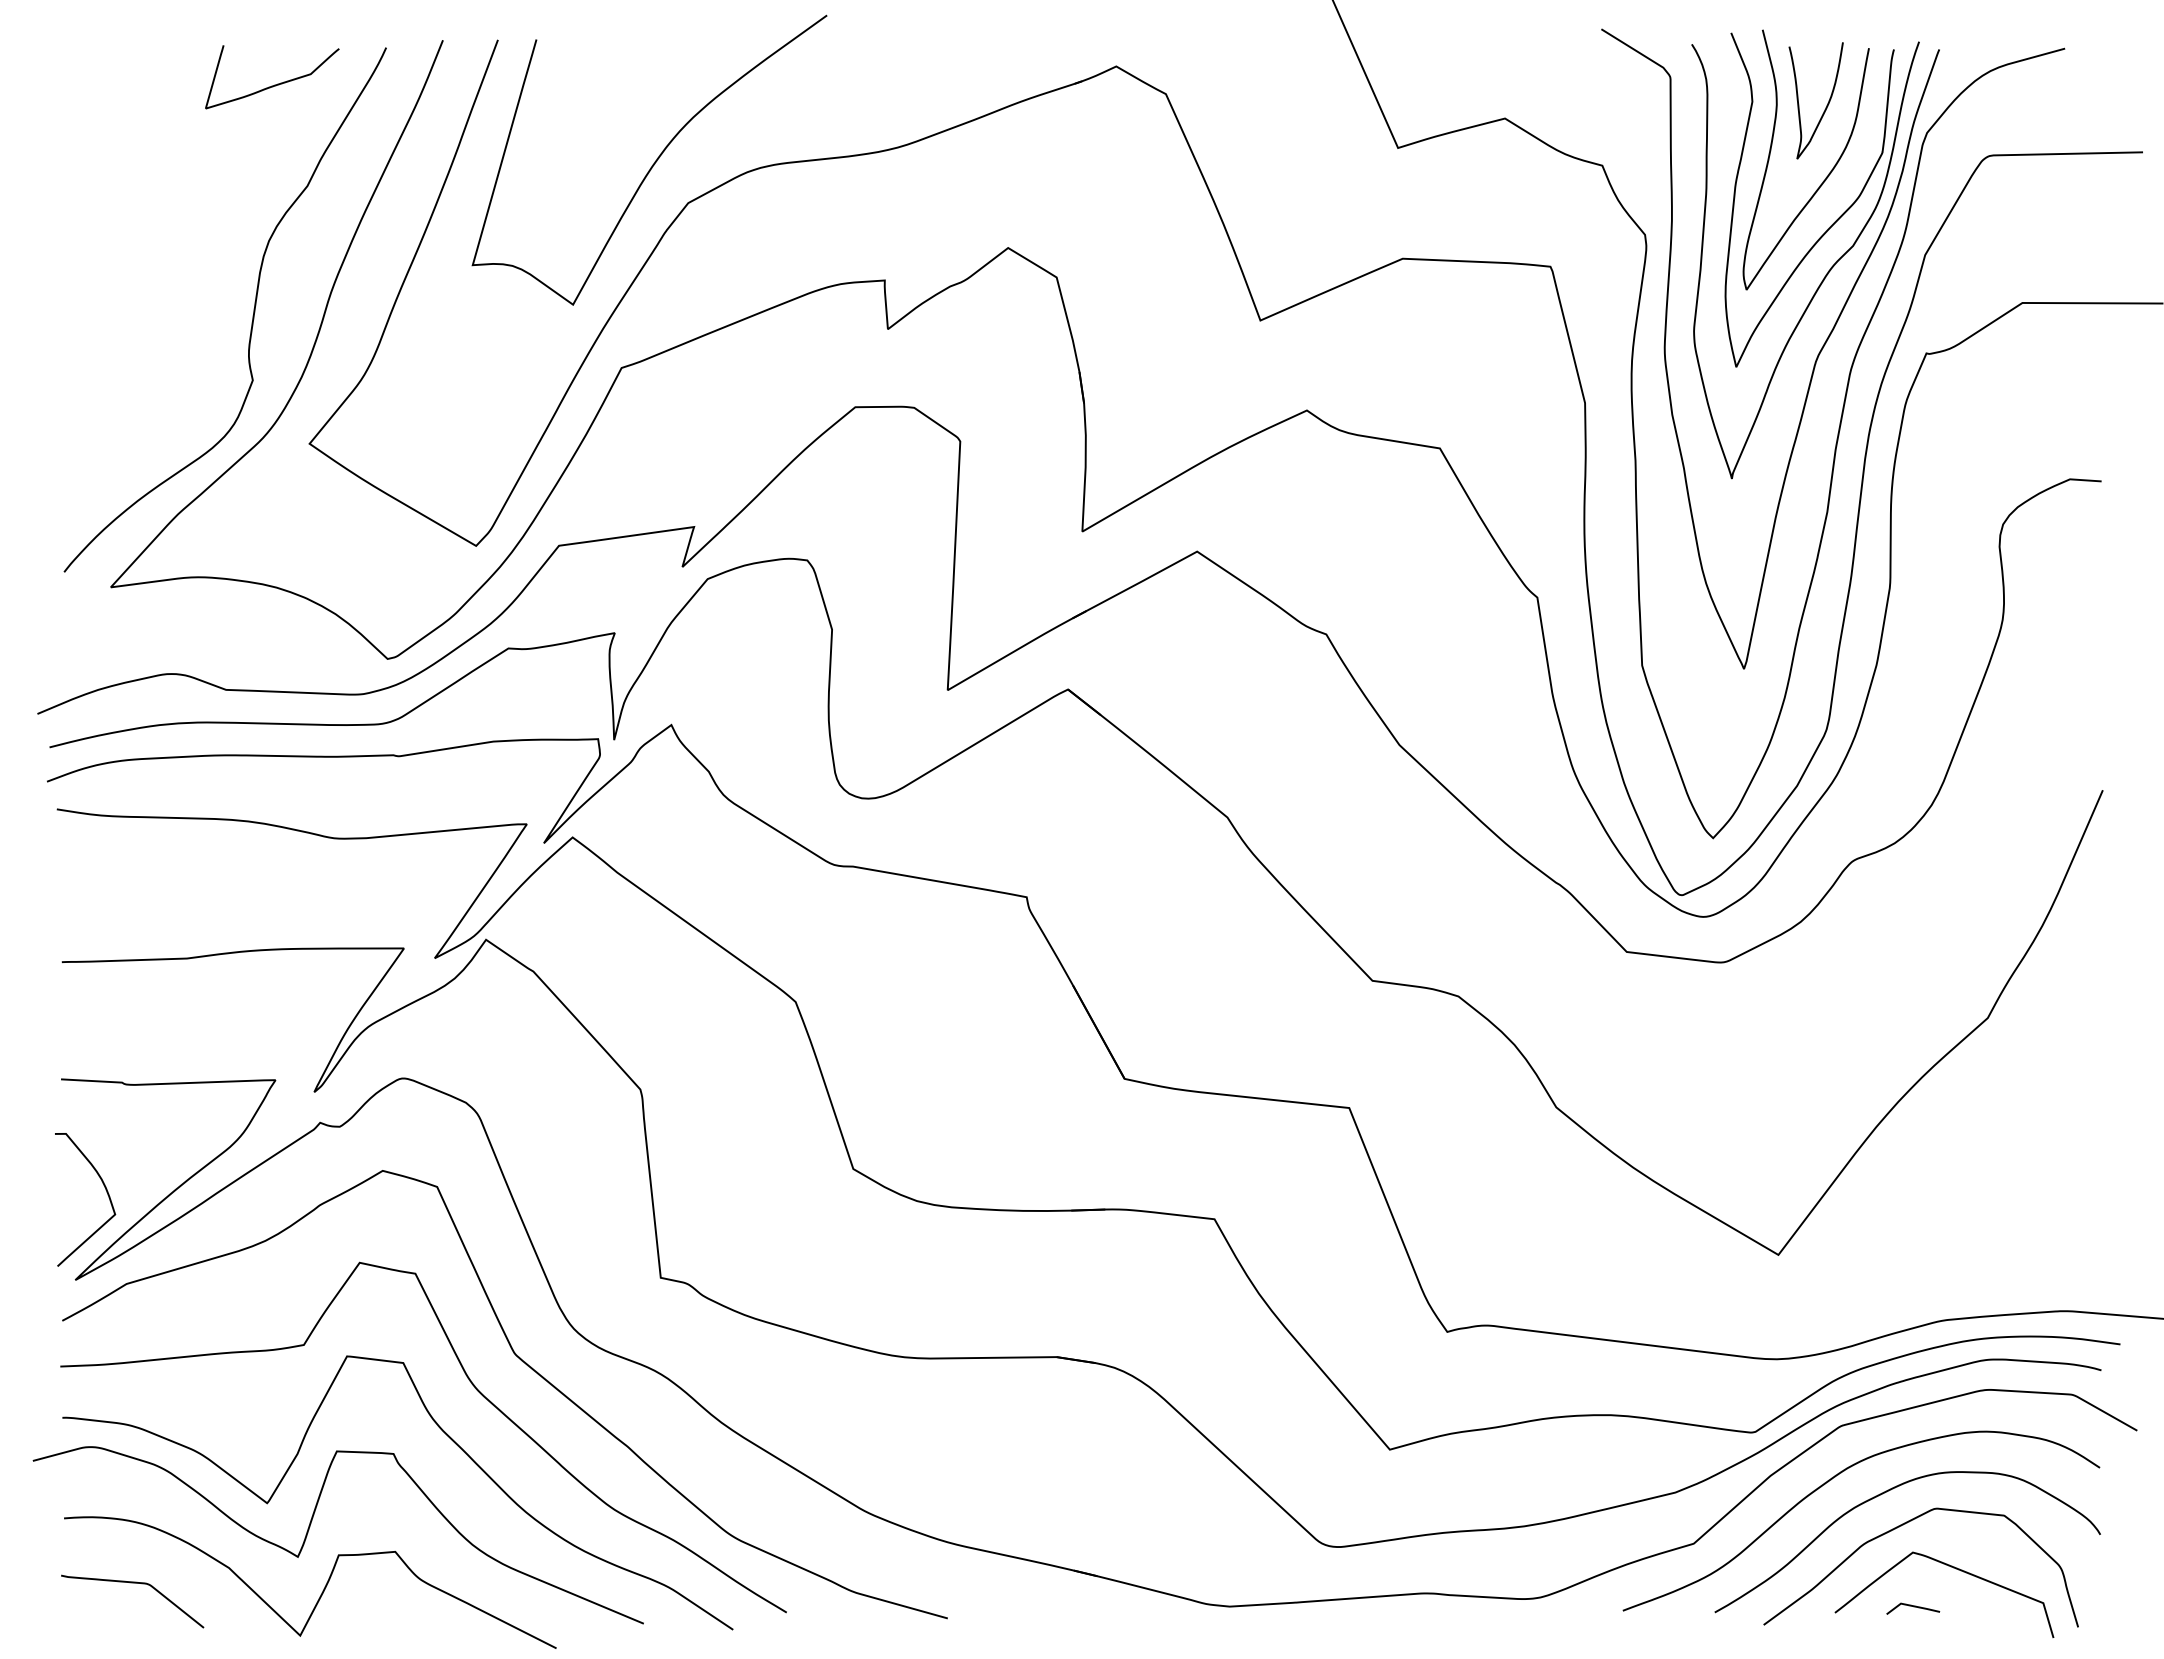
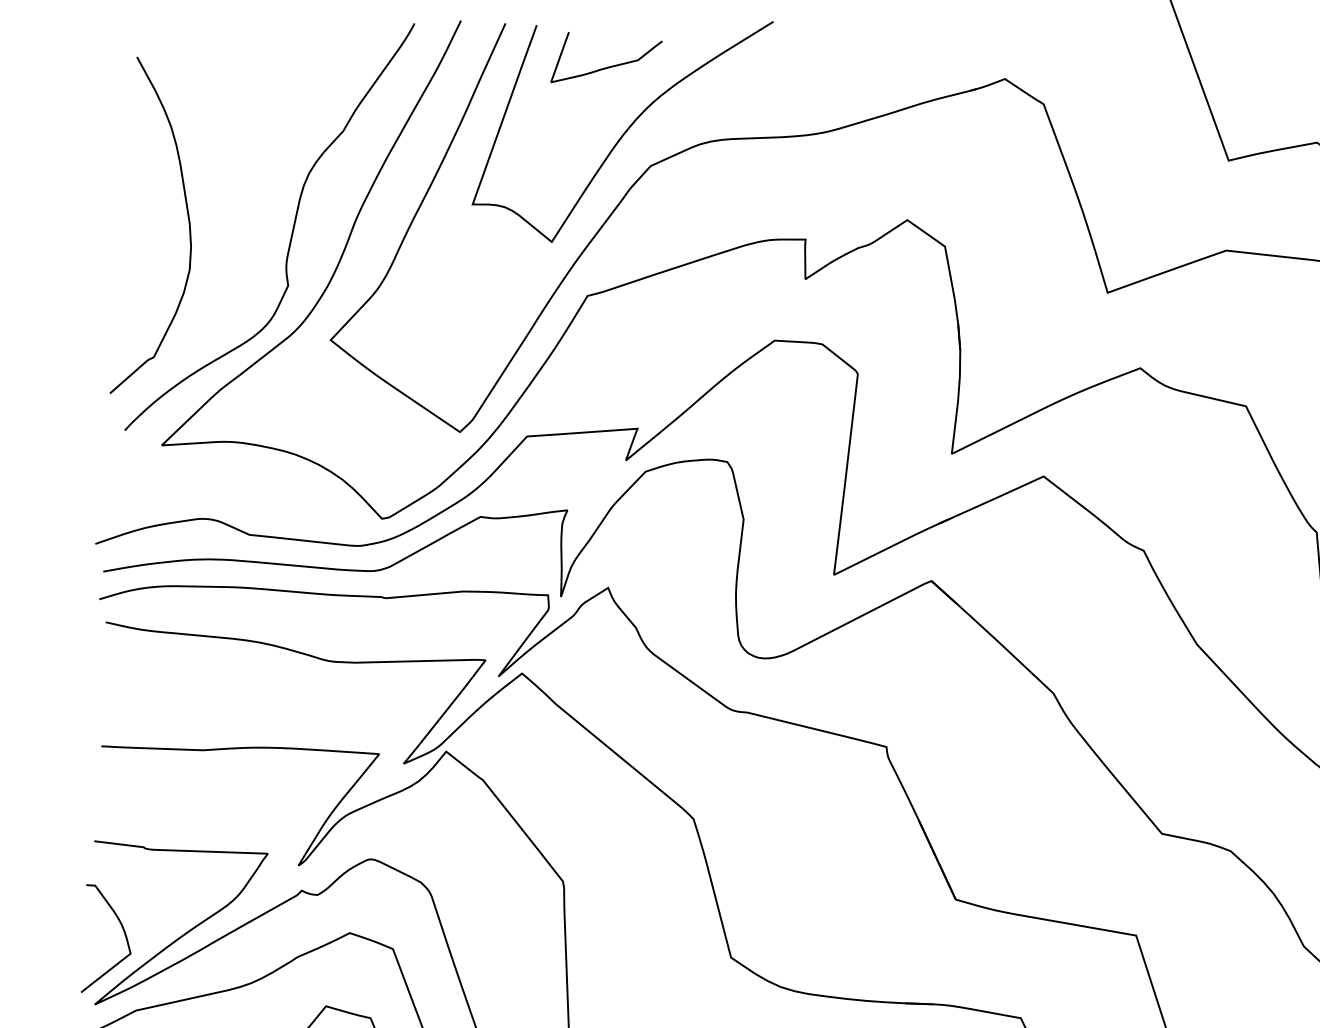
curve: (274, 84) -> (608, 66), moved
curve: (125, 313) -> (188, 224), added

